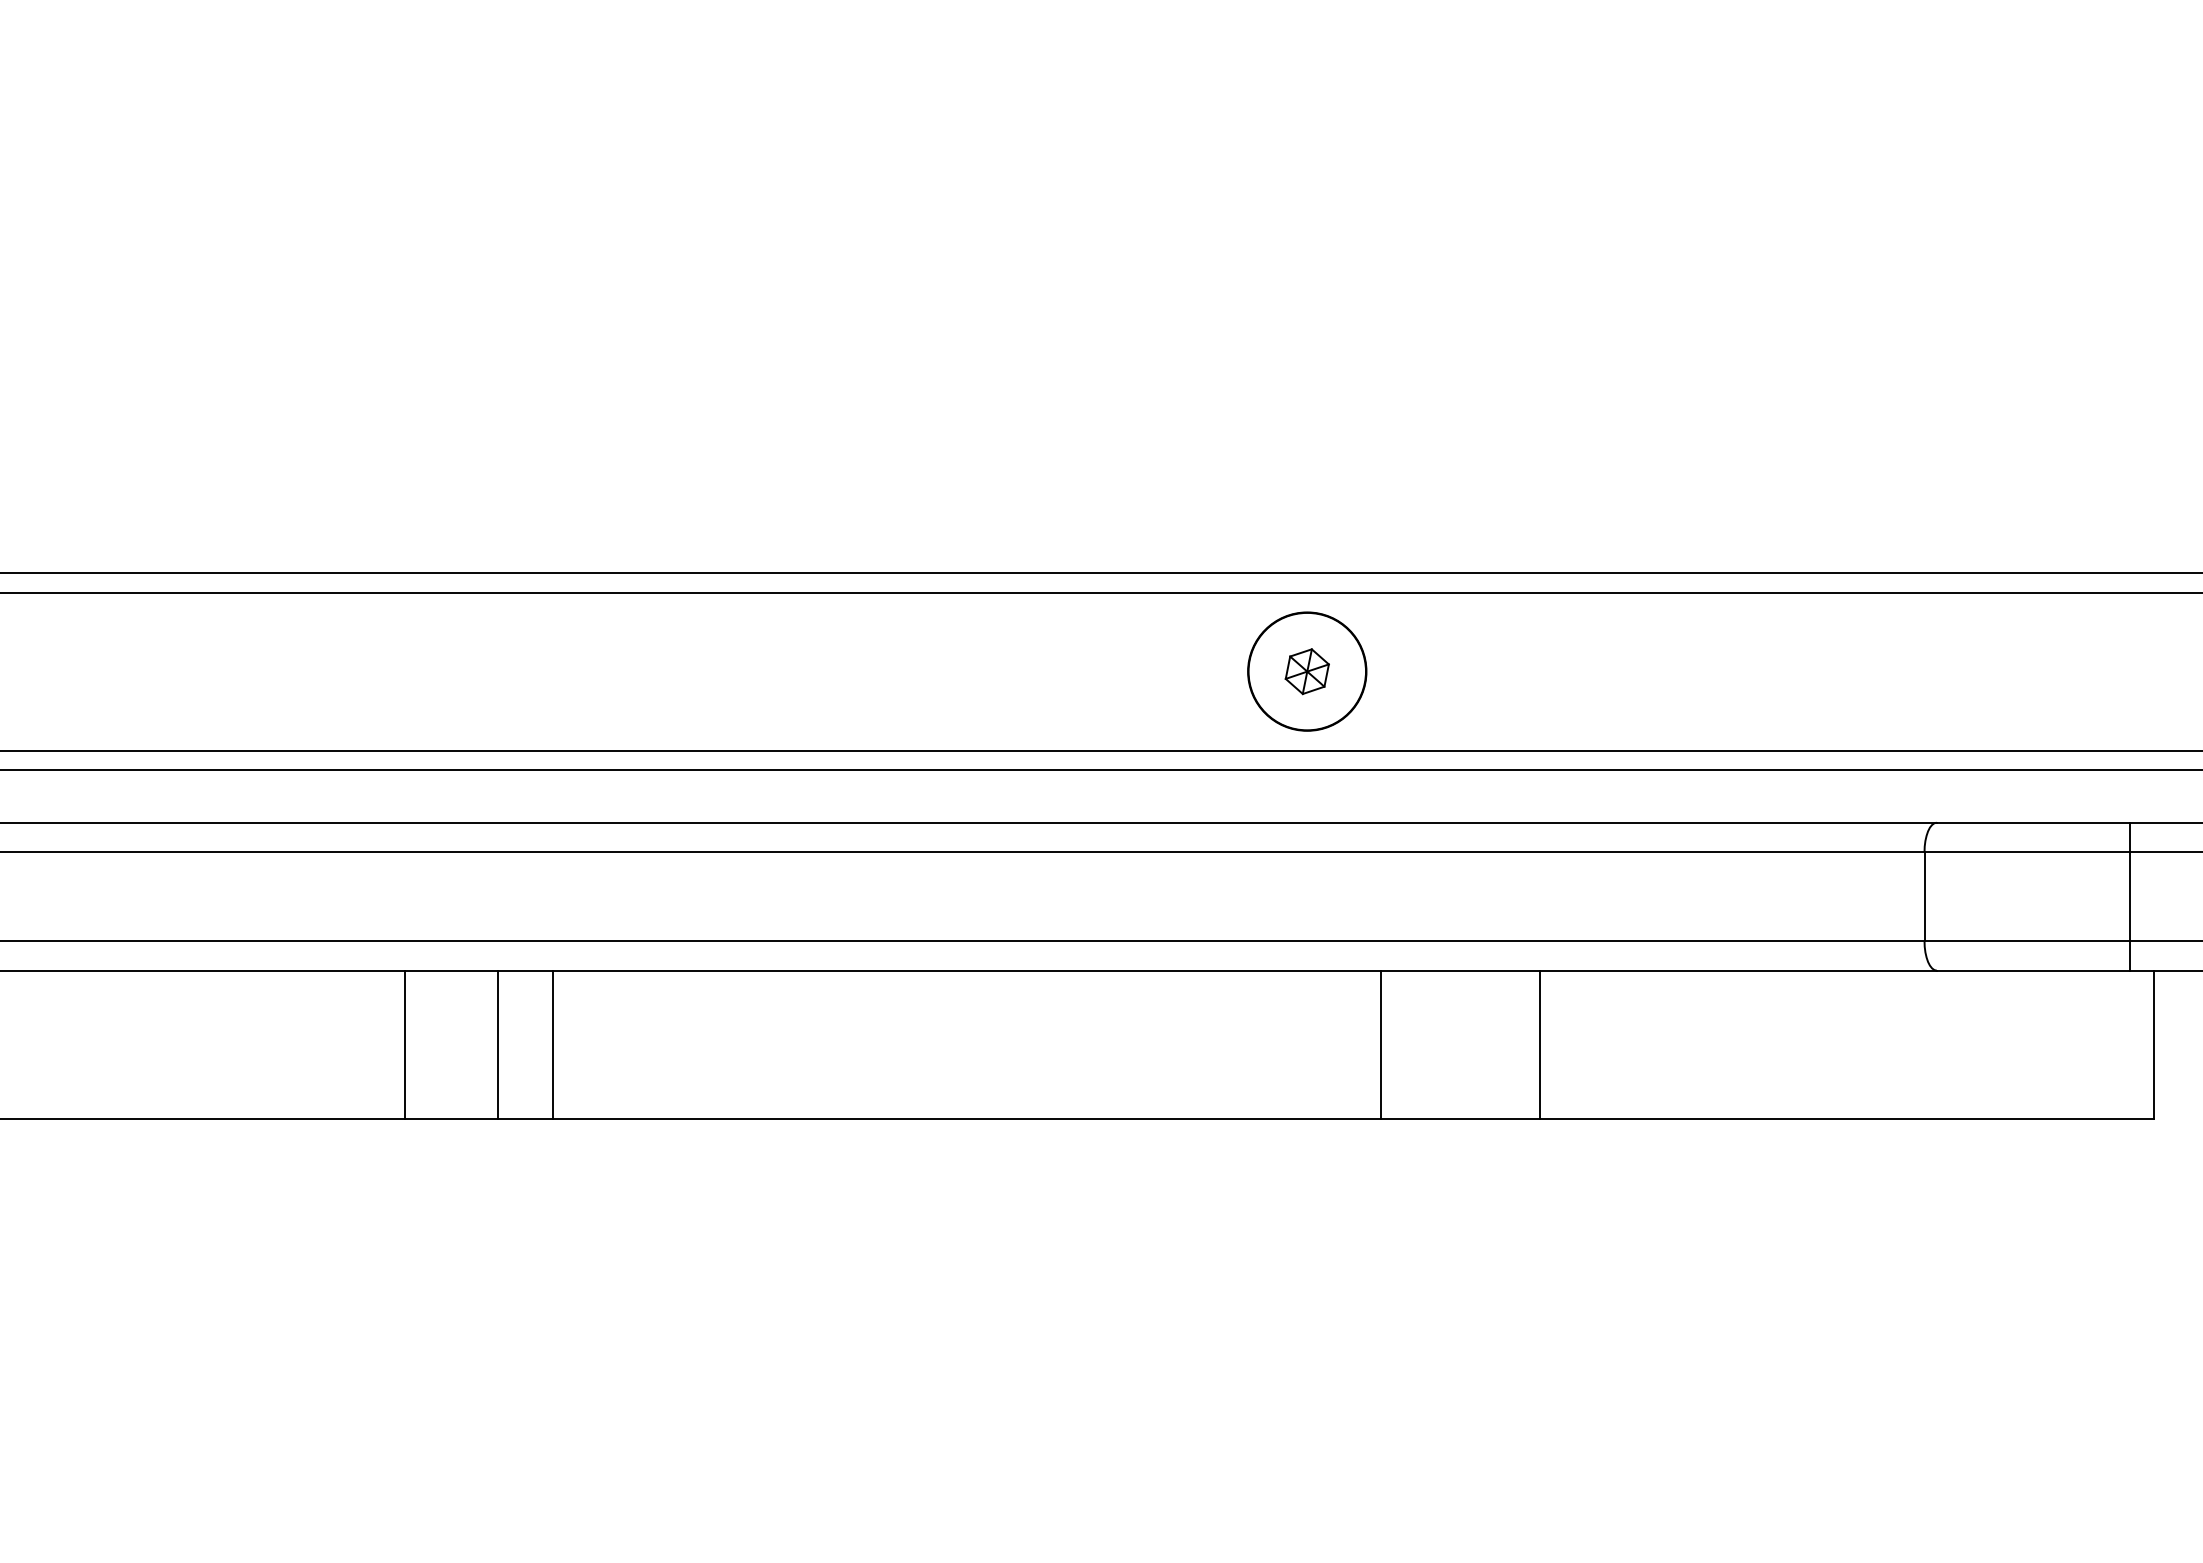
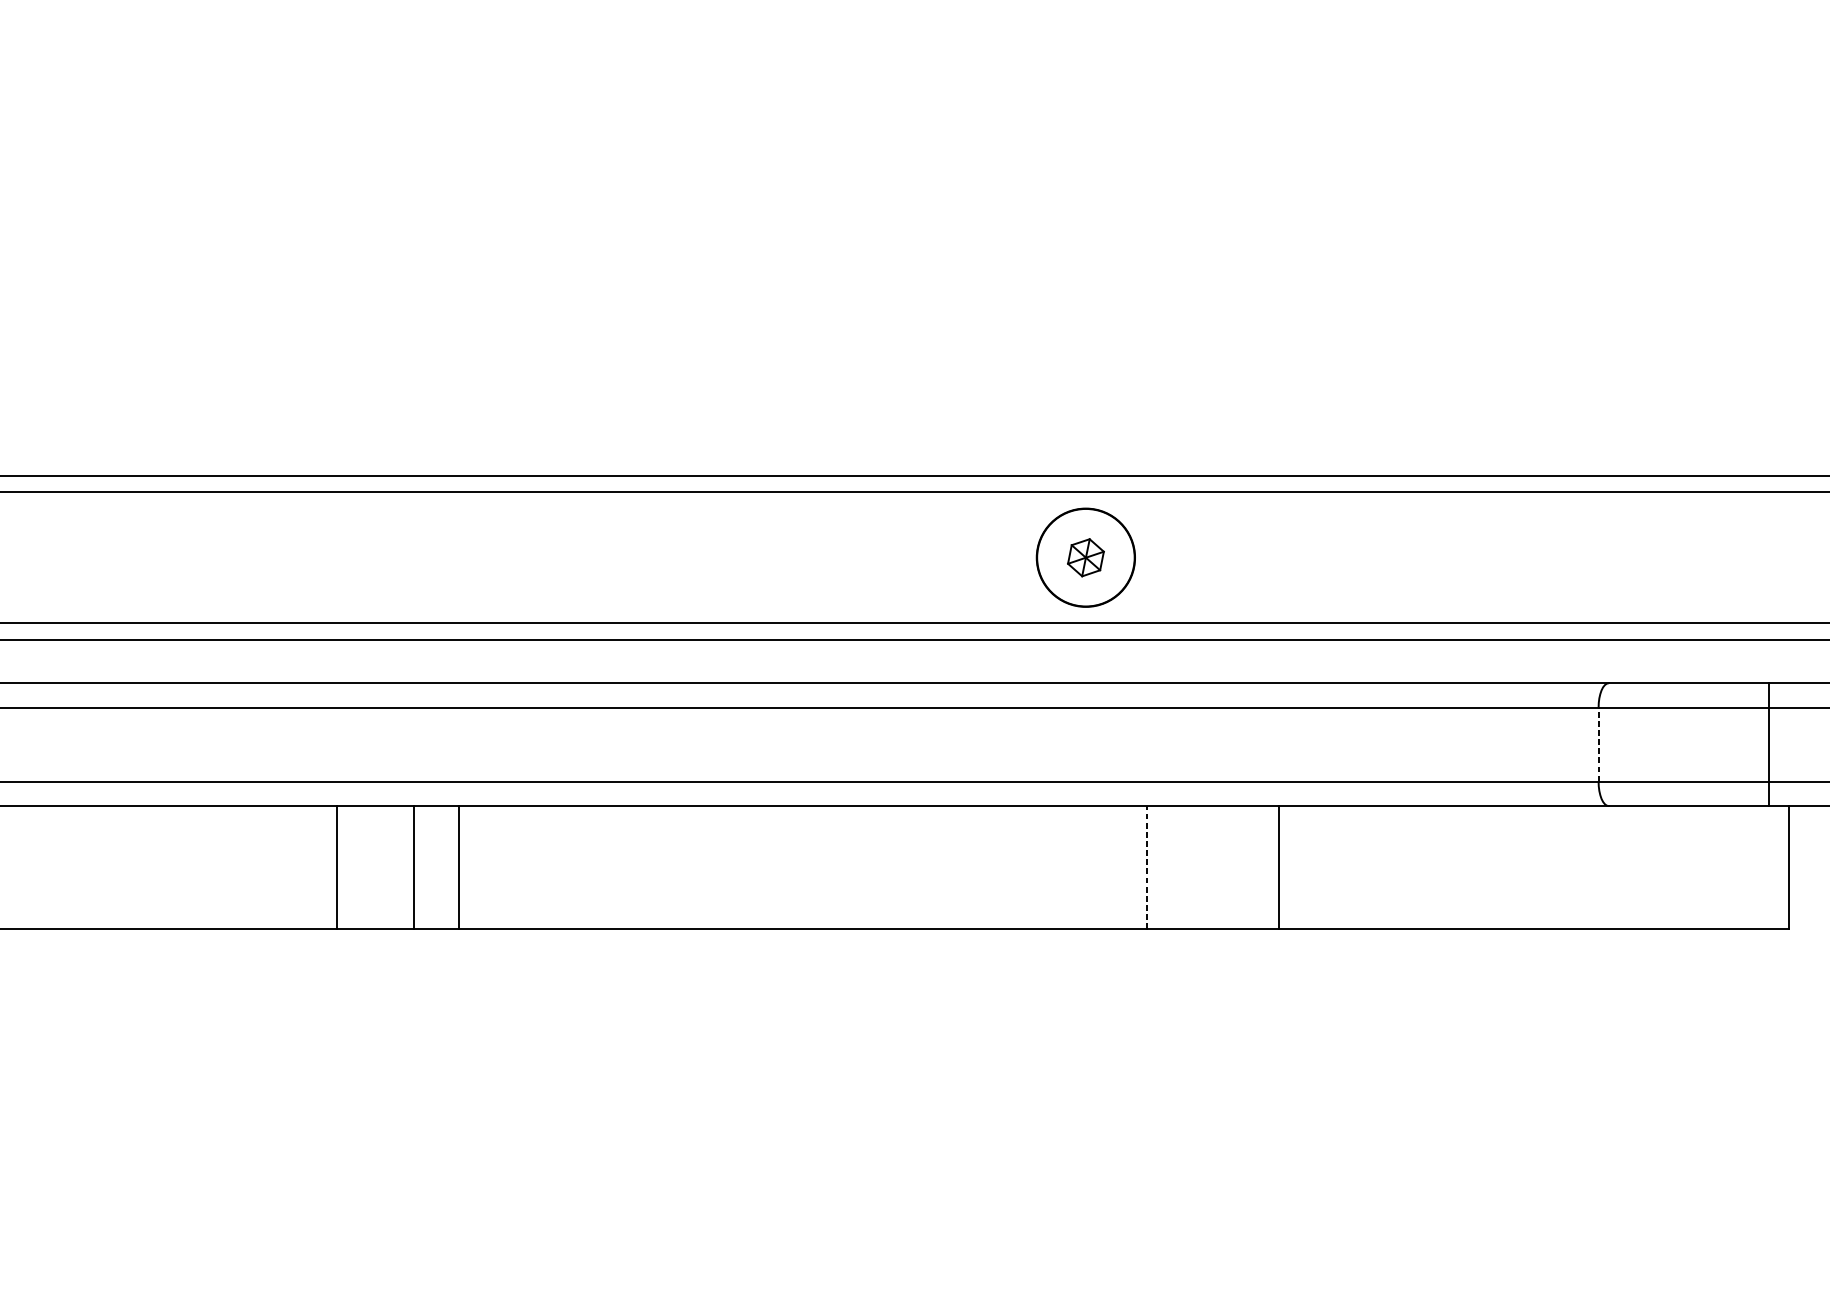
line: (1924, 896) -> (1598, 744), solid -> dashed
line: (1380, 1044) -> (1146, 867), solid -> dashed

